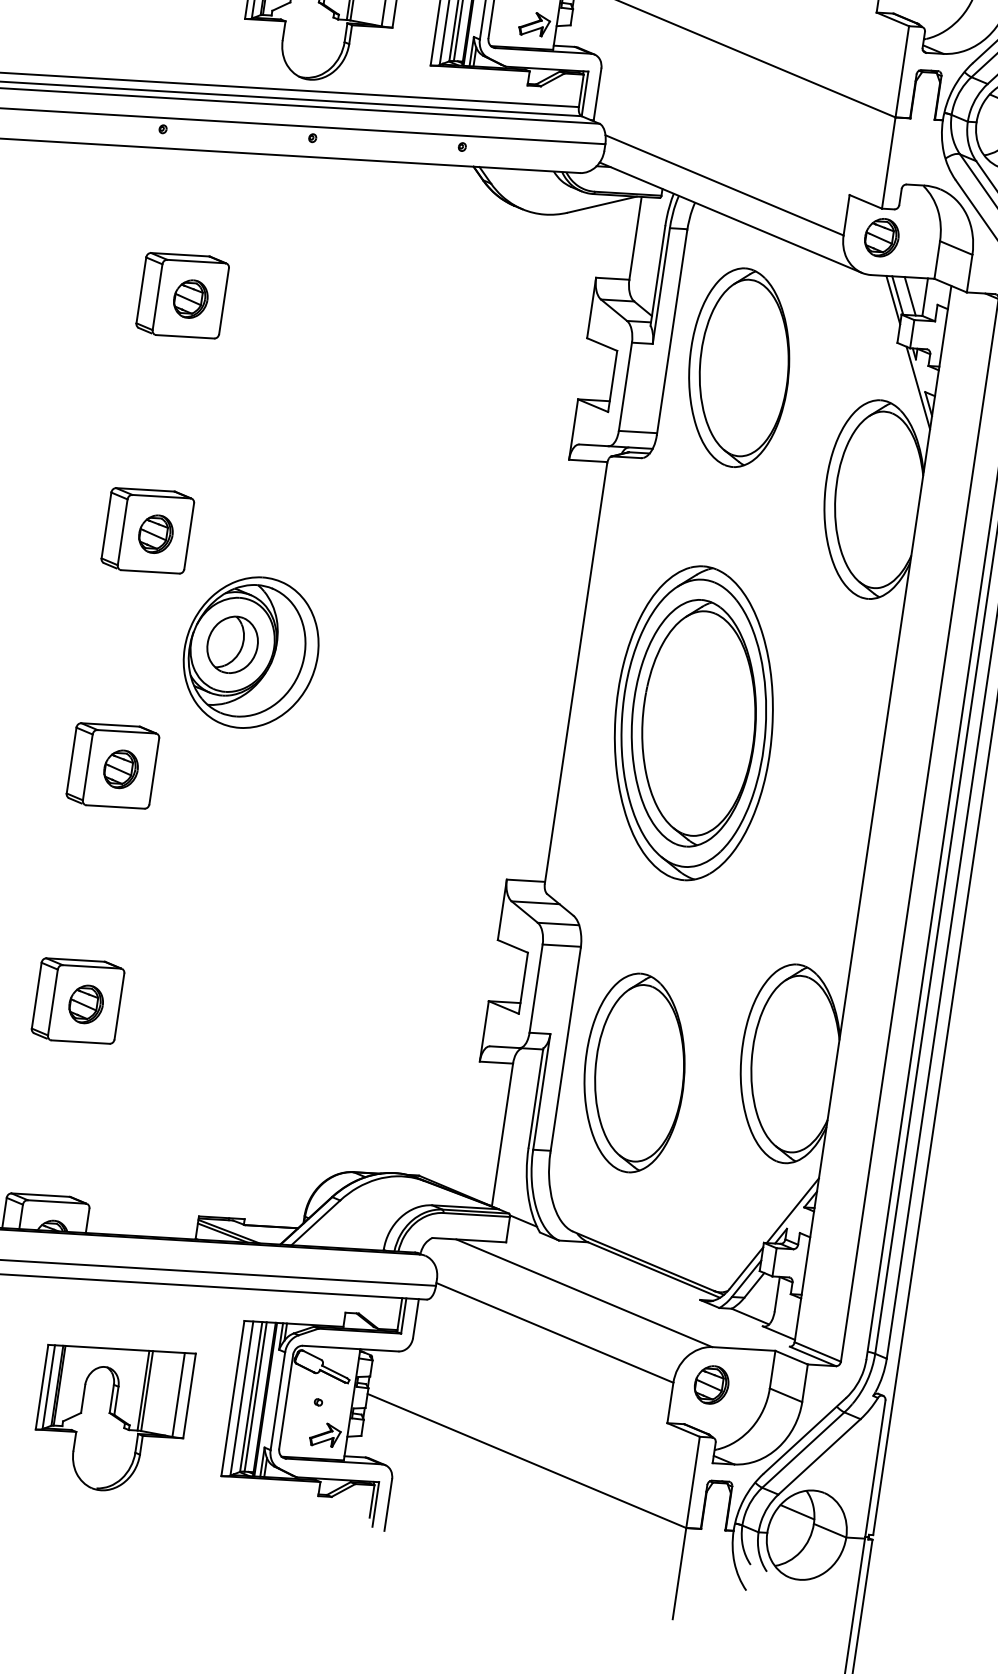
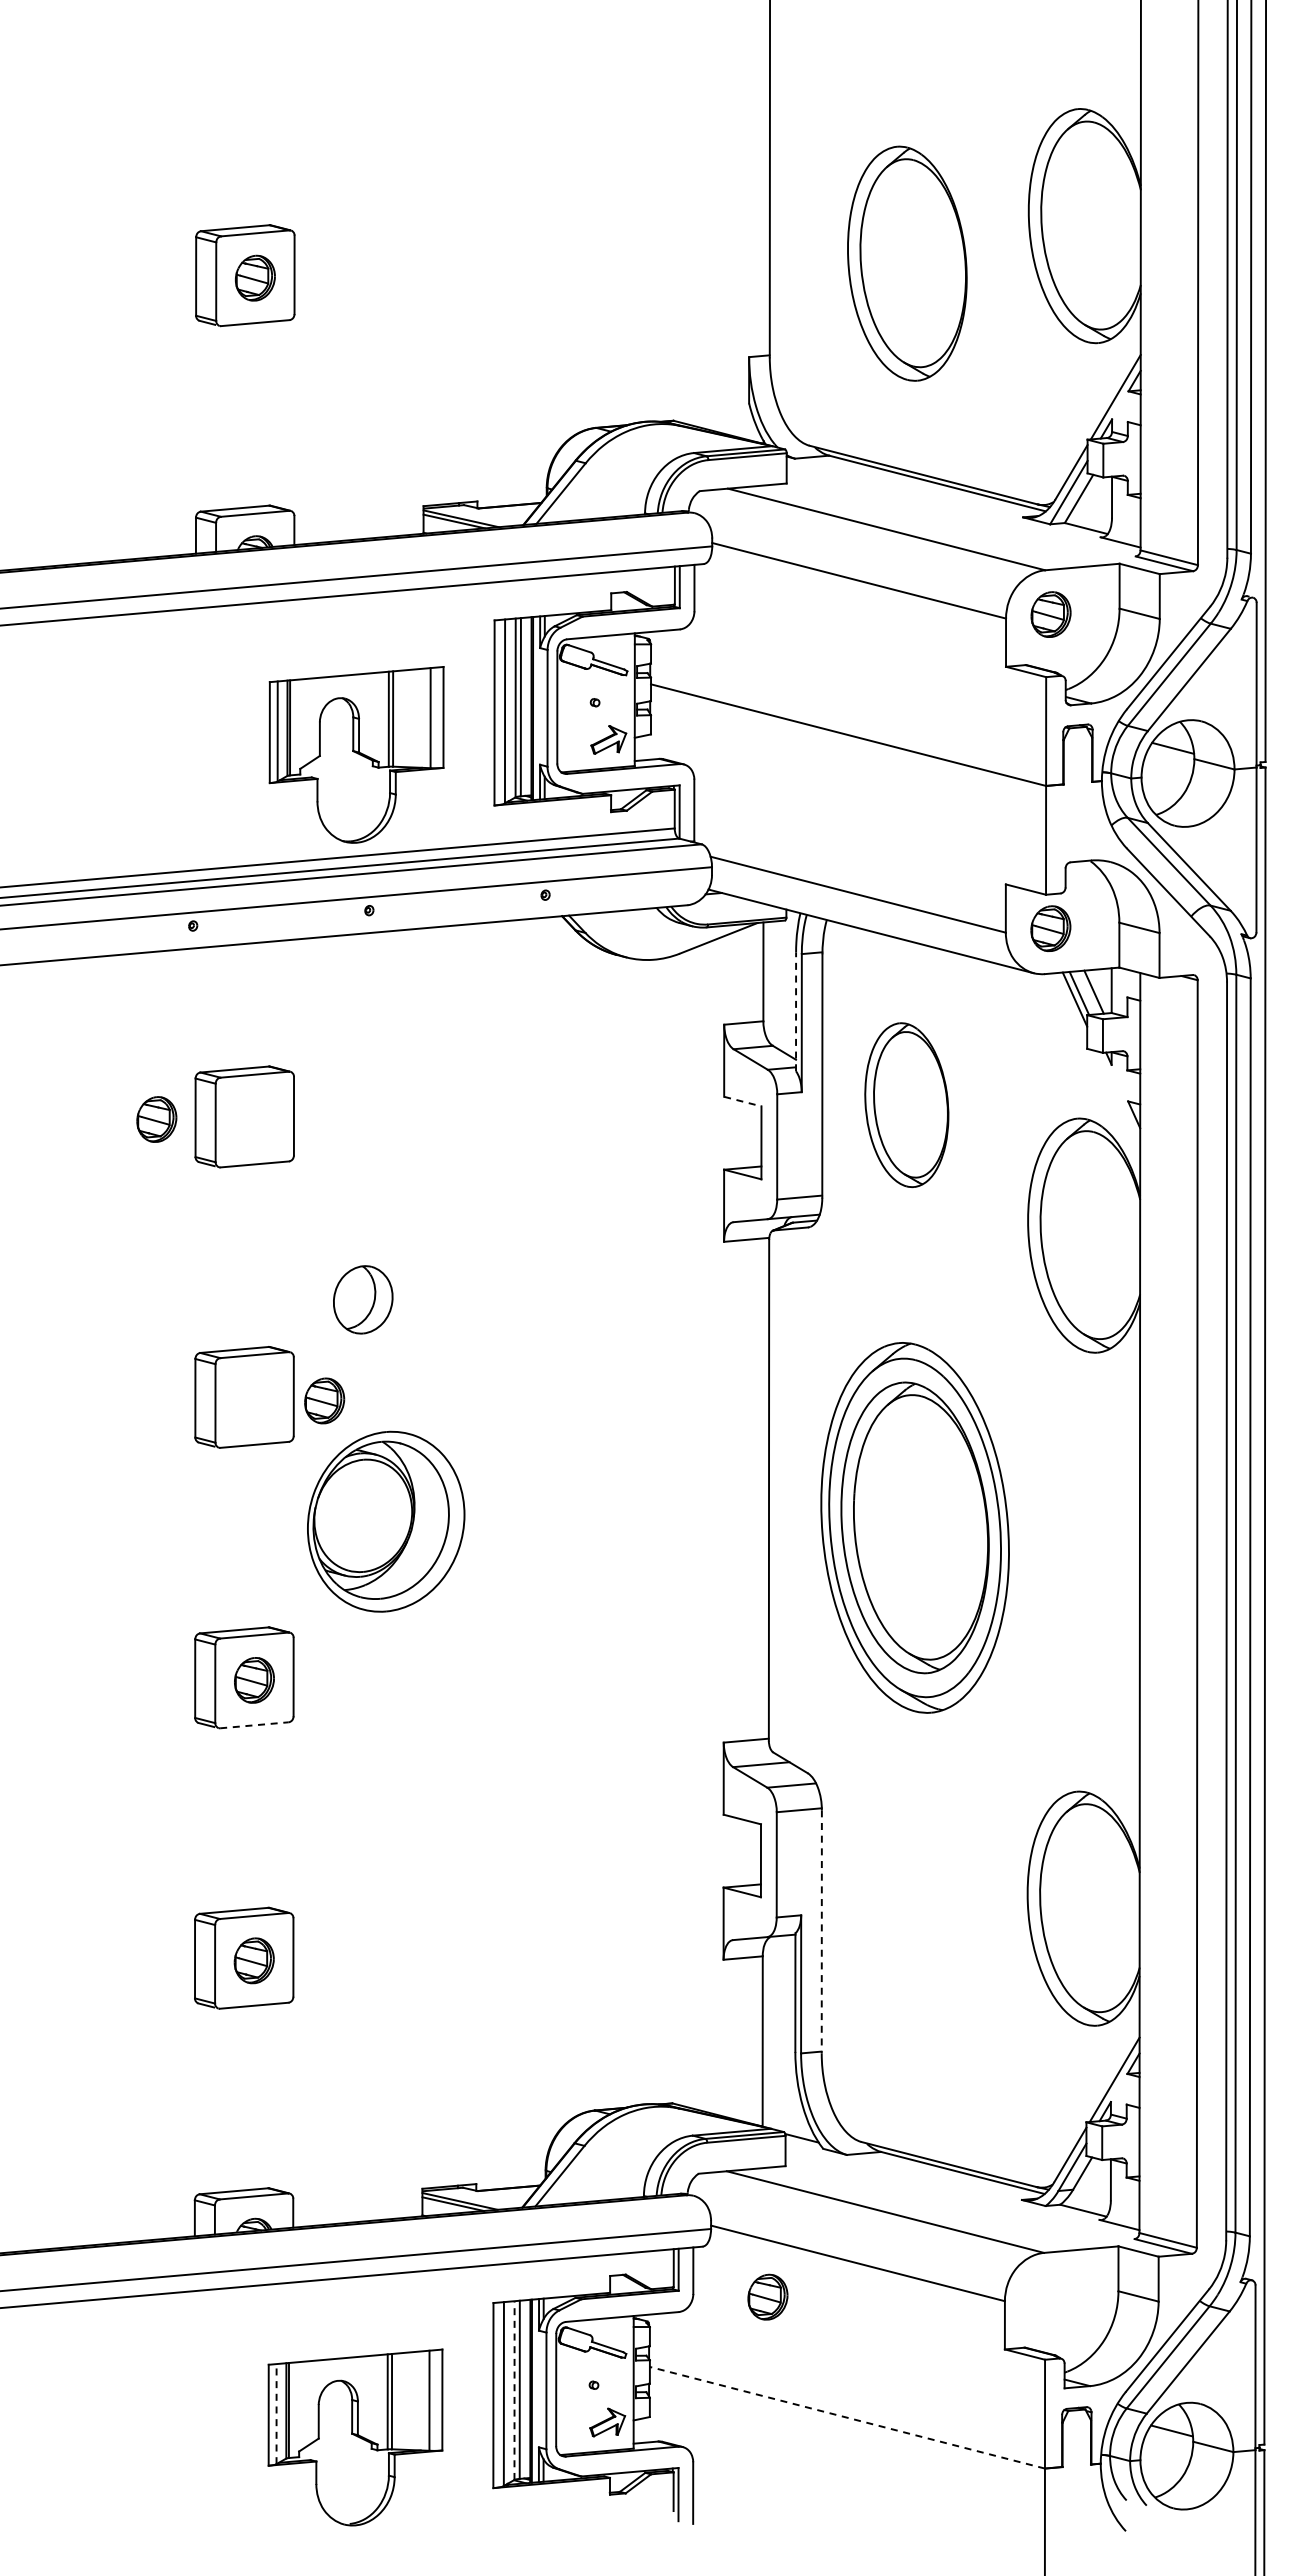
line: (658, 275) -> (796, 1011), solid -> dashed
part: (190, 299) -> (156, 1119), moved
line: (602, 344) -> (743, 1101), solid -> dashed
part: (738, 368) -> (906, 1105), size x0.7
line: (918, 387) -> (1119, 1097), removed
part: (155, 533) -> (324, 1400), moved
part: (232, 644) -> (363, 1299), moved
line: (115, 807) -> (254, 1725), solid -> dashed
line: (565, 1050) -> (821, 1931), solid -> dashed
part: (634, 1073) -> (906, 1946), removed
part: (711, 1384) -> (767, 2296), moved
line: (48, 1386) -> (276, 2413), solid -> dashed
line: (251, 1396) -> (514, 2390), solid -> dashed
line: (527, 1460) -> (847, 2417), solid -> dashed

